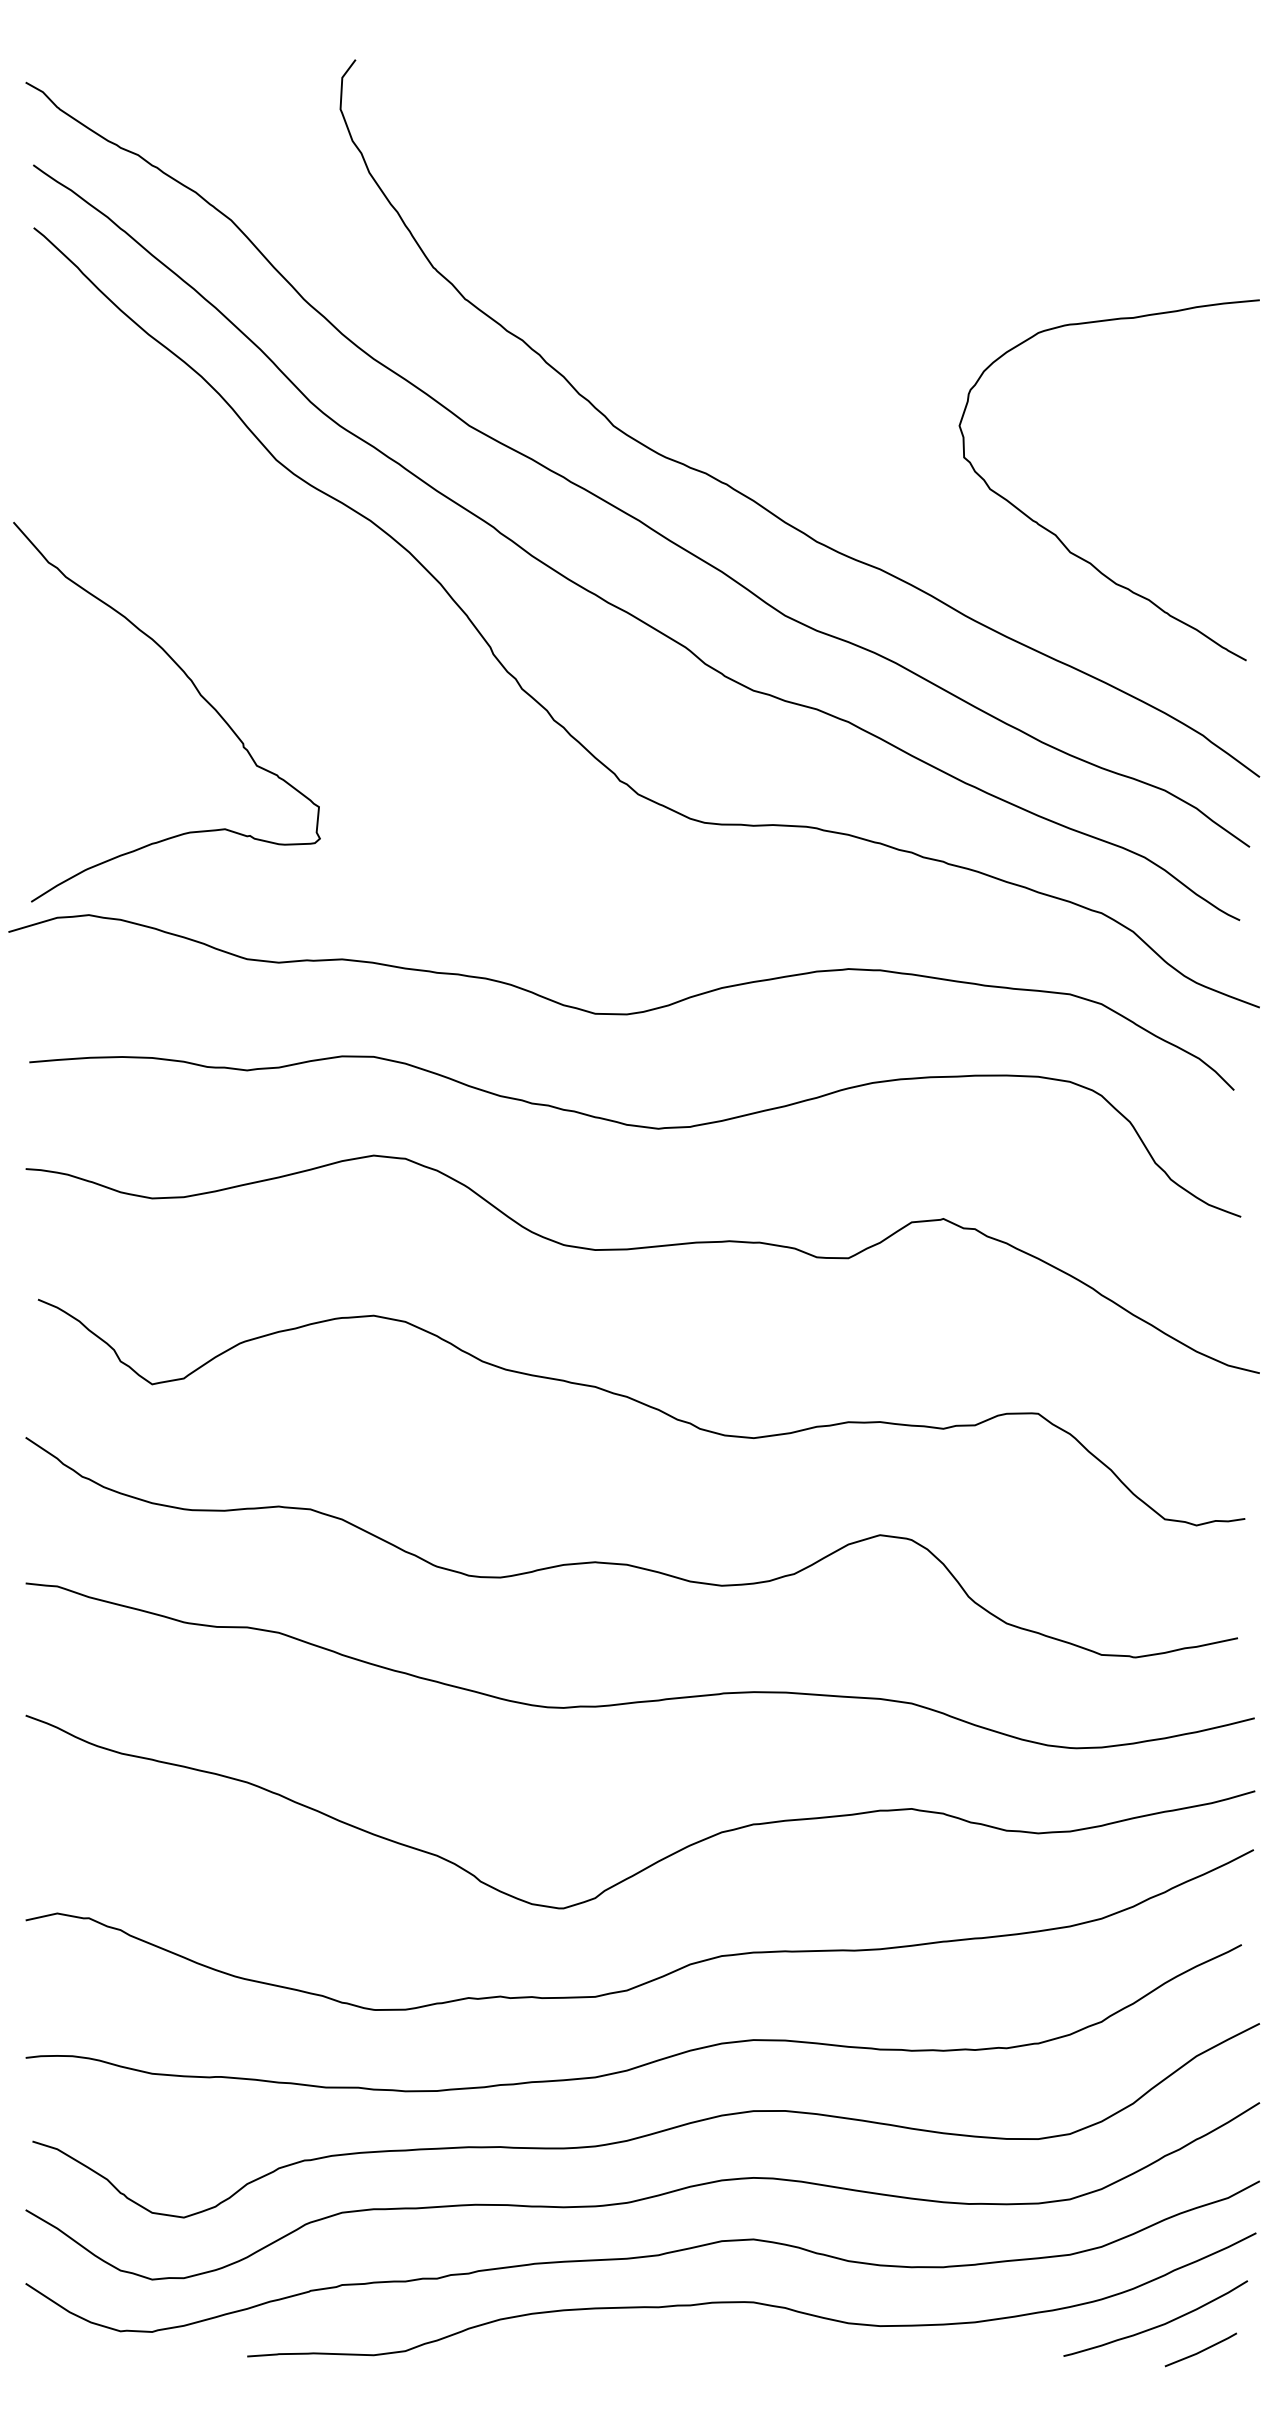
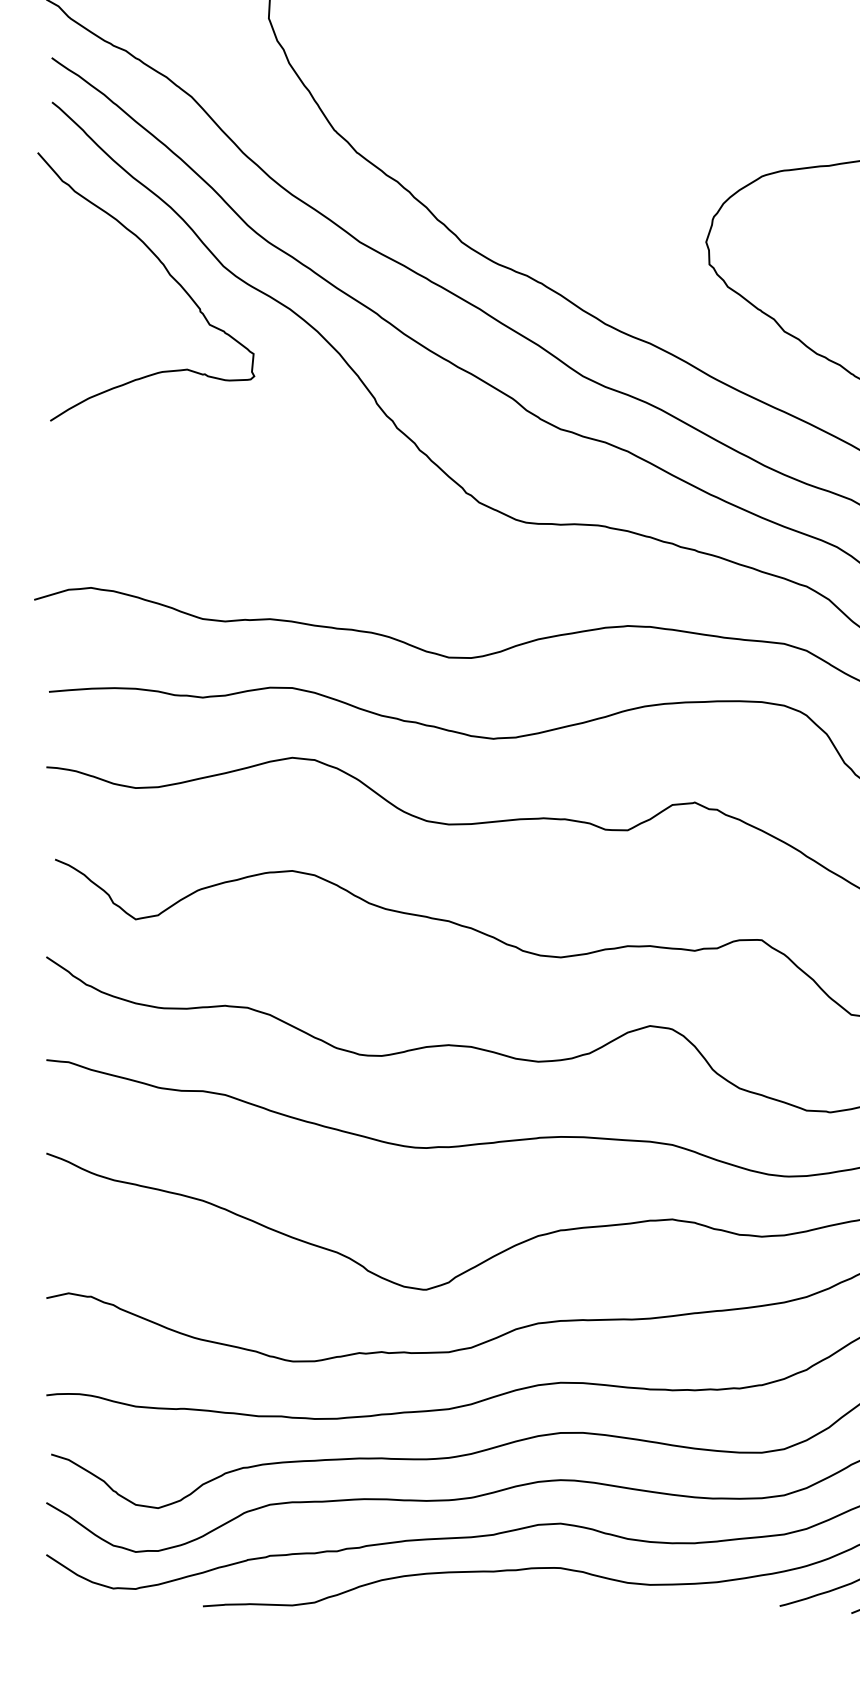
curve: (196, 690) -> (167, 271), moved

